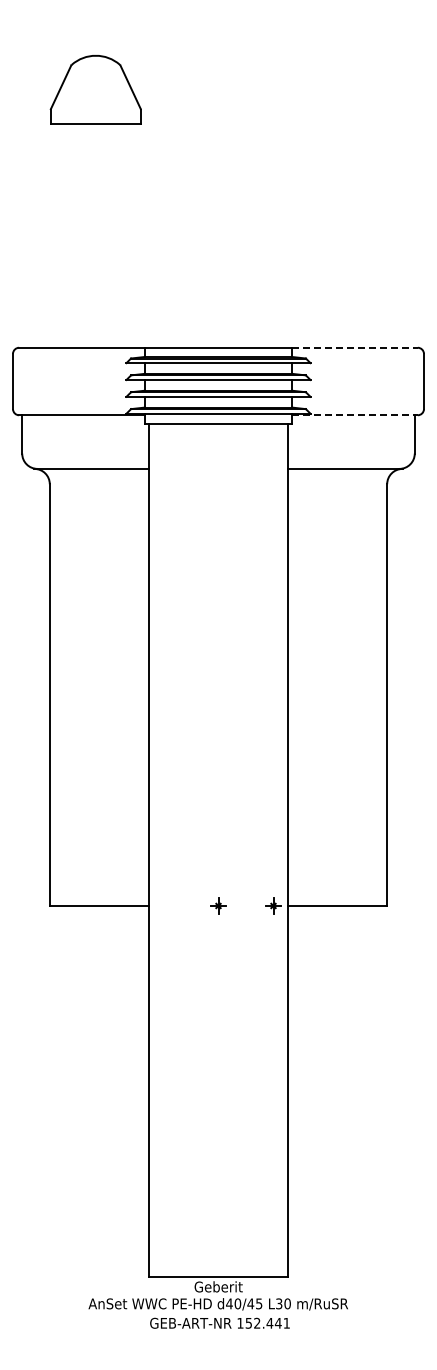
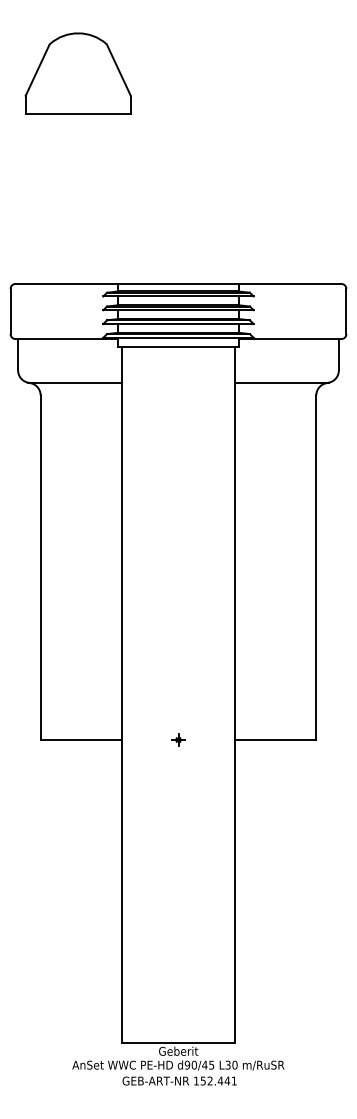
part: (95, 89) -> (77, 72), size x1.43
line: (354, 347) -> (289, 283), dashed -> solid
line: (354, 415) -> (289, 339), dashed -> solid
part: (273, 905) -> (223, 739), removed
text: (229, 1303) -> (187, 1064), d40/45 -> d90/45

